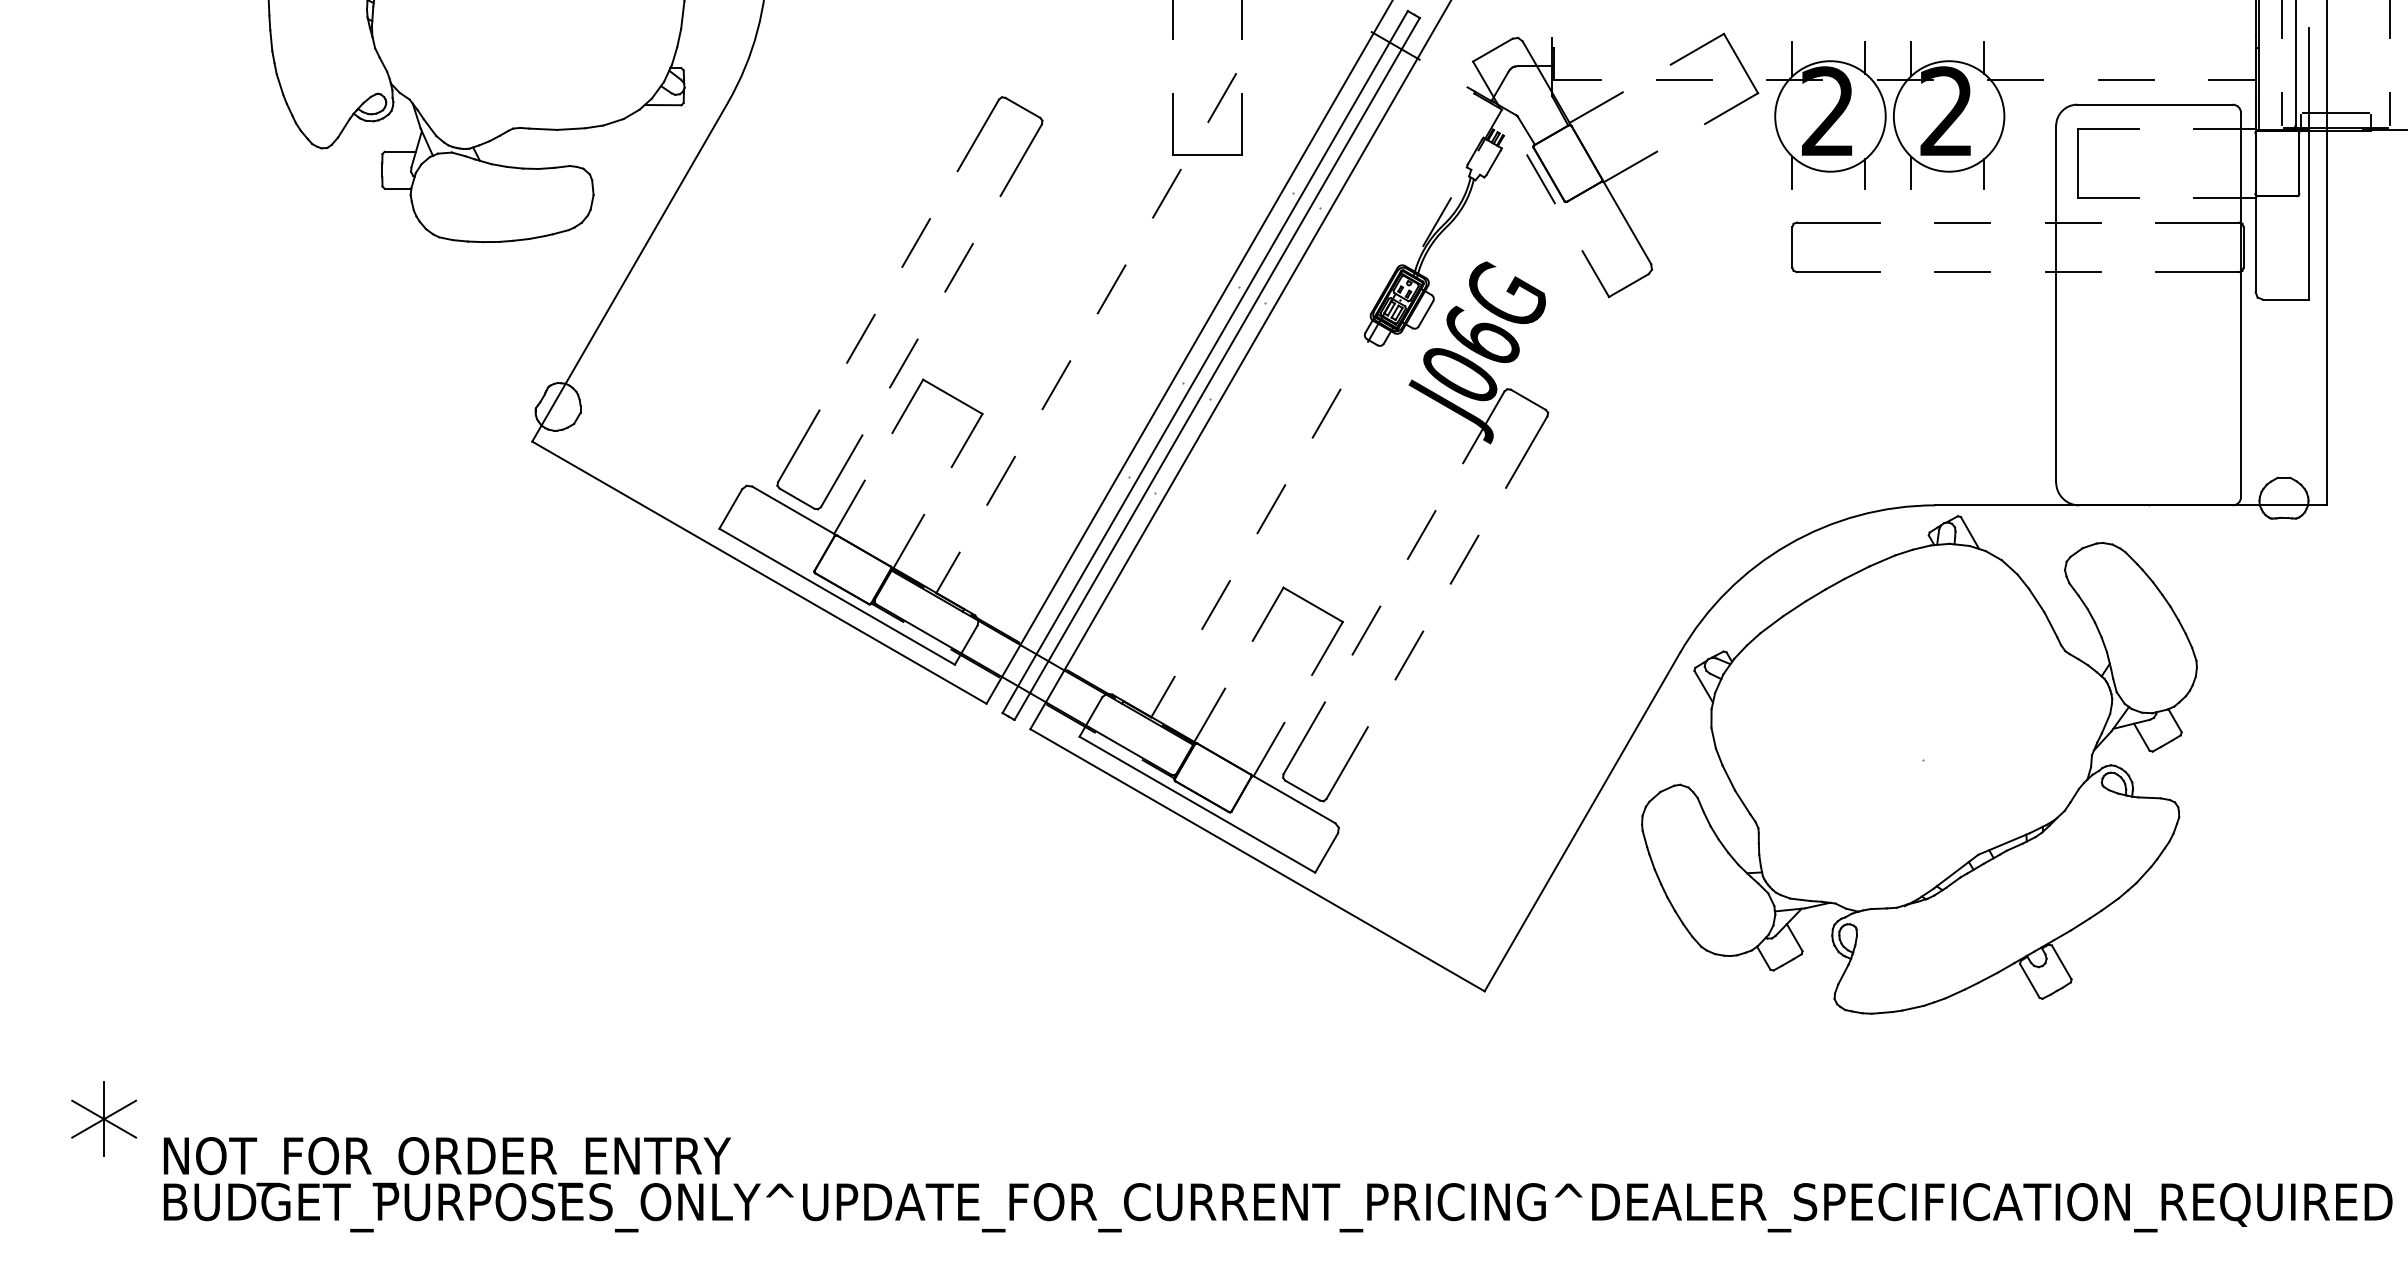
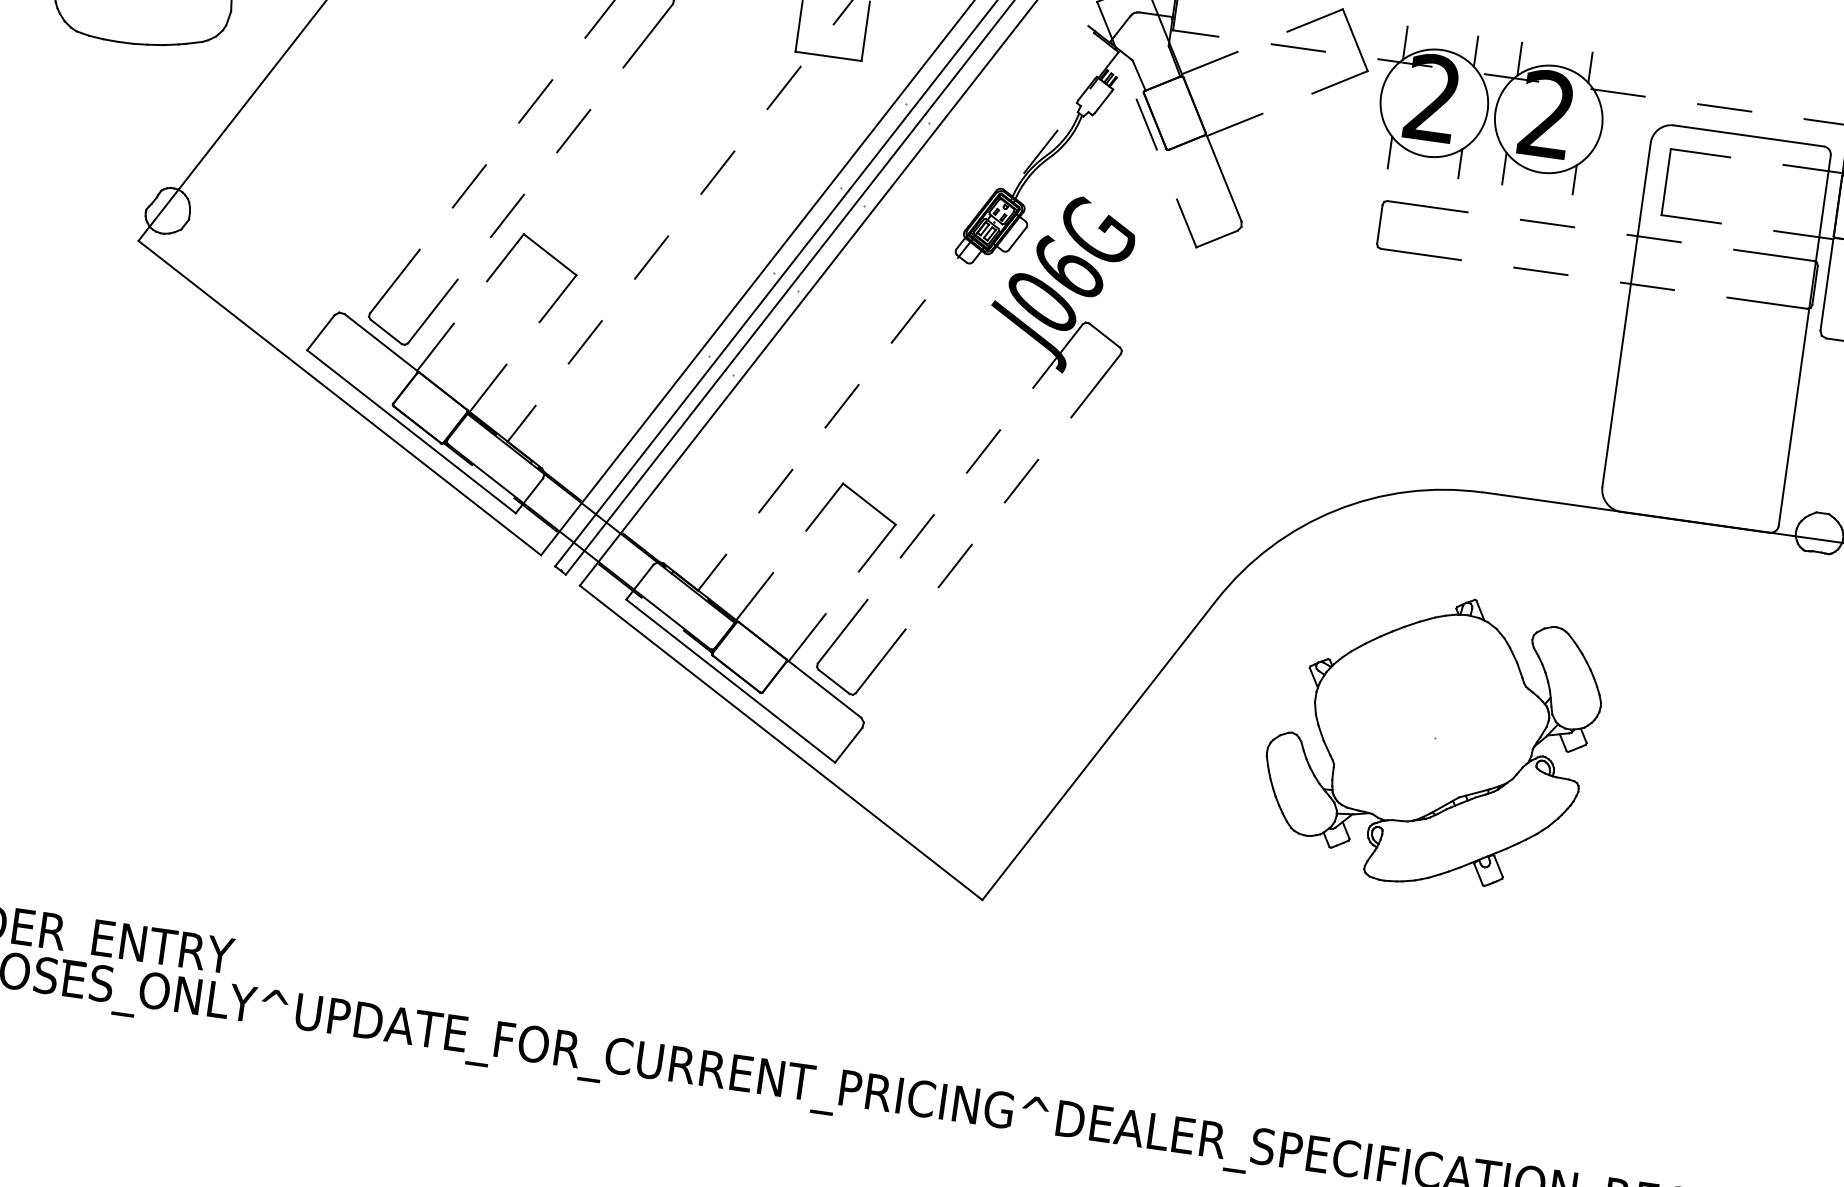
part: (1919, 764) -> (1432, 740), size x0.6

